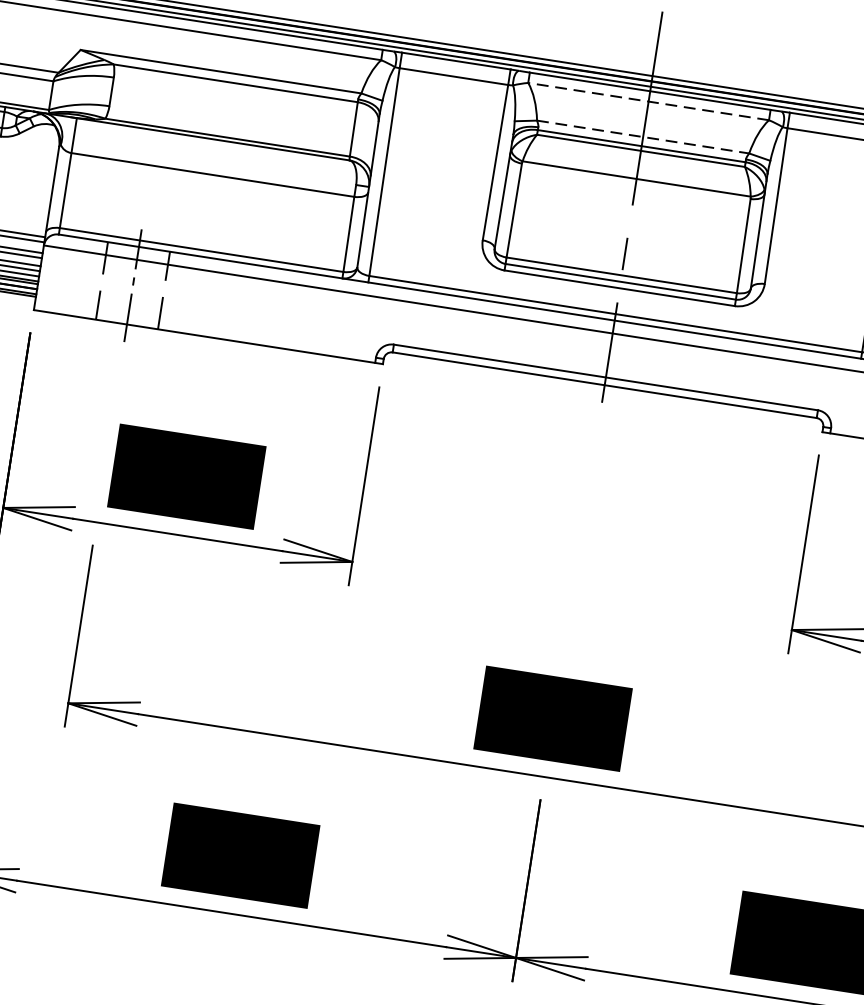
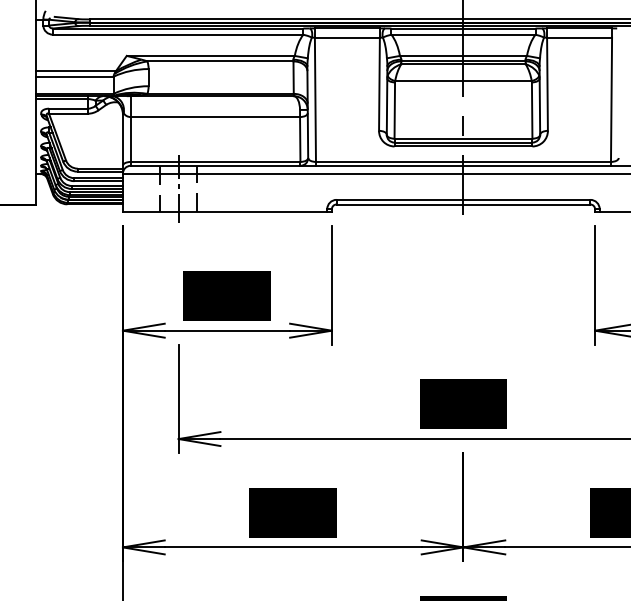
line: (647, 100) -> (462, 34), dashed -> solid
line: (643, 136) -> (463, 55), dashed -> solid

